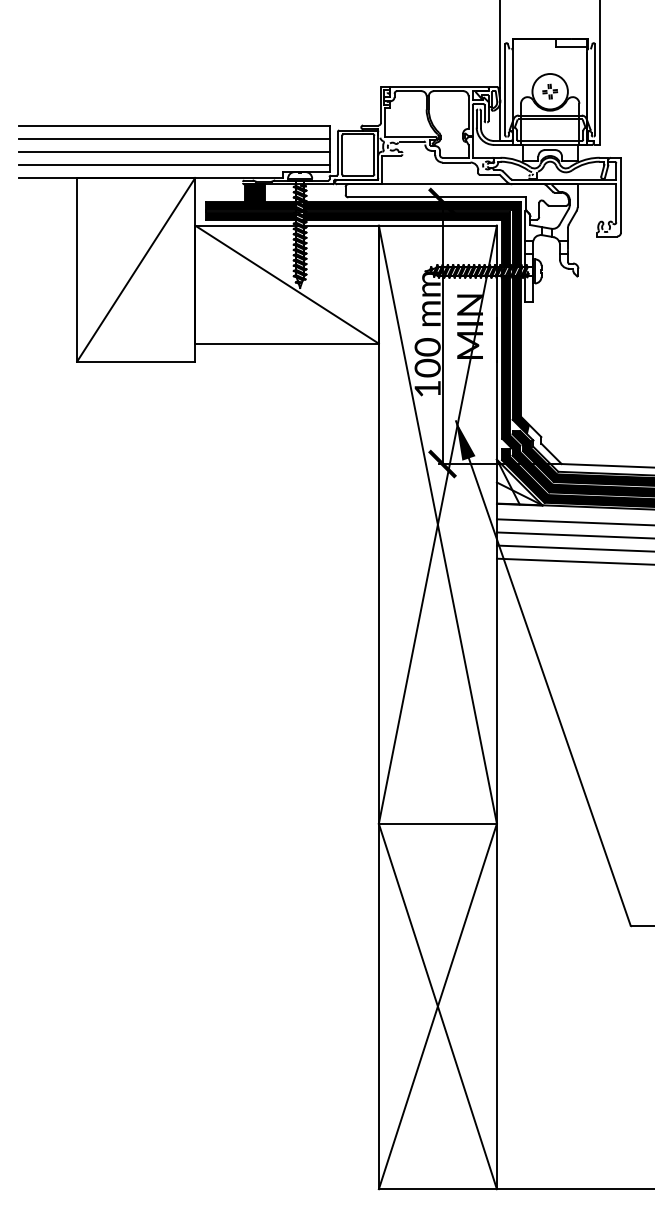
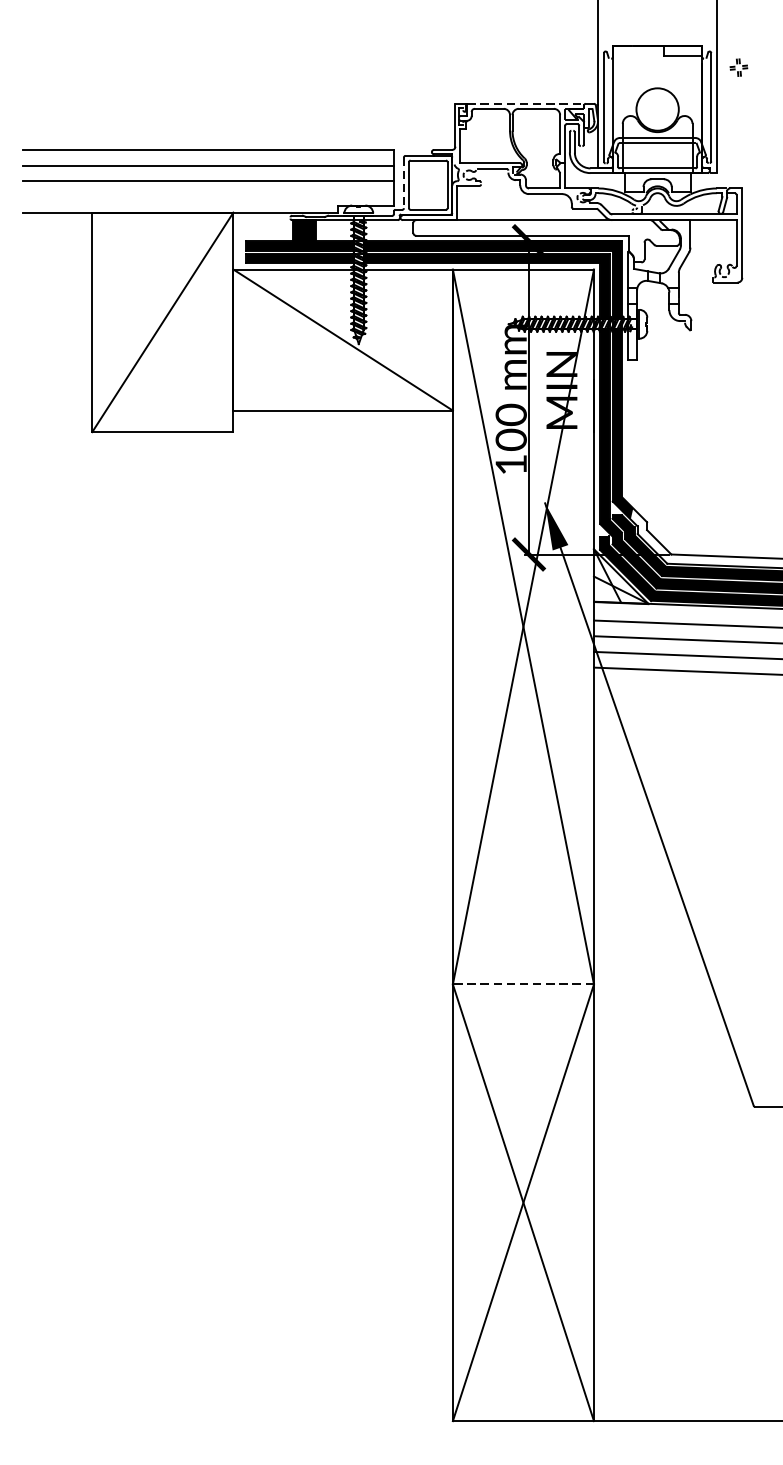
line: (439, 86) -> (525, 103), solid -> dashed
part: (550, 91) -> (739, 67), moved
line: (337, 153) -> (403, 183), solid -> dashed
line: (174, 164) -> (208, 196), removed
line: (437, 823) -> (522, 984), solid -> dashed

